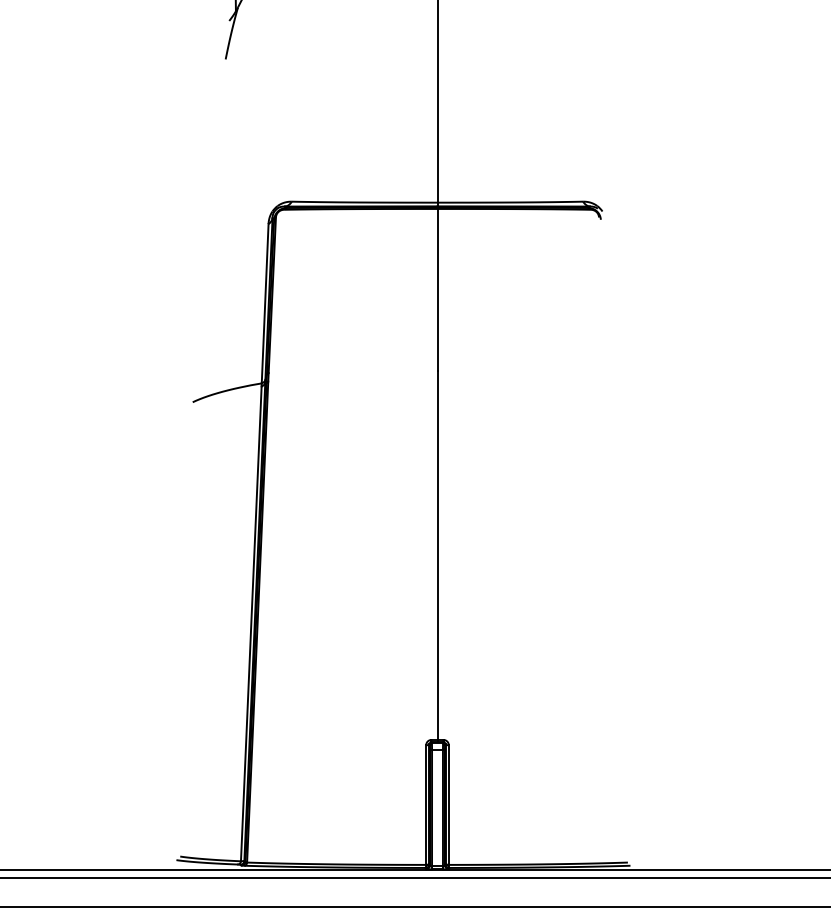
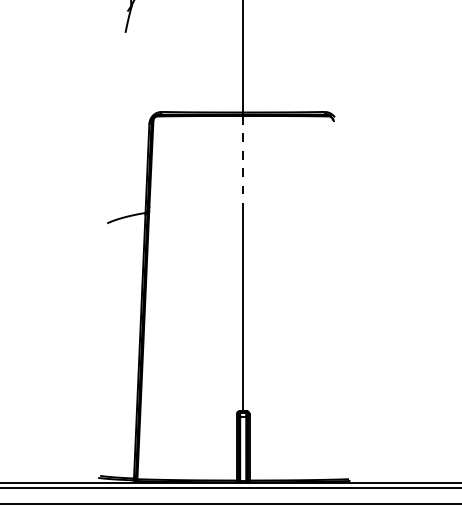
line: (437, 289) -> (243, 160), solid -> dashed

